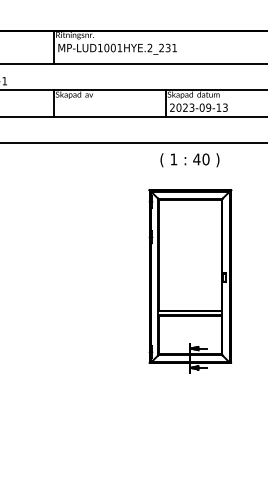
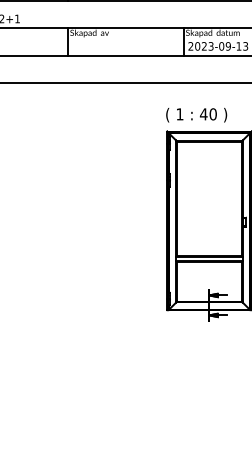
text: (189, 160) -> (196, 115), moved

